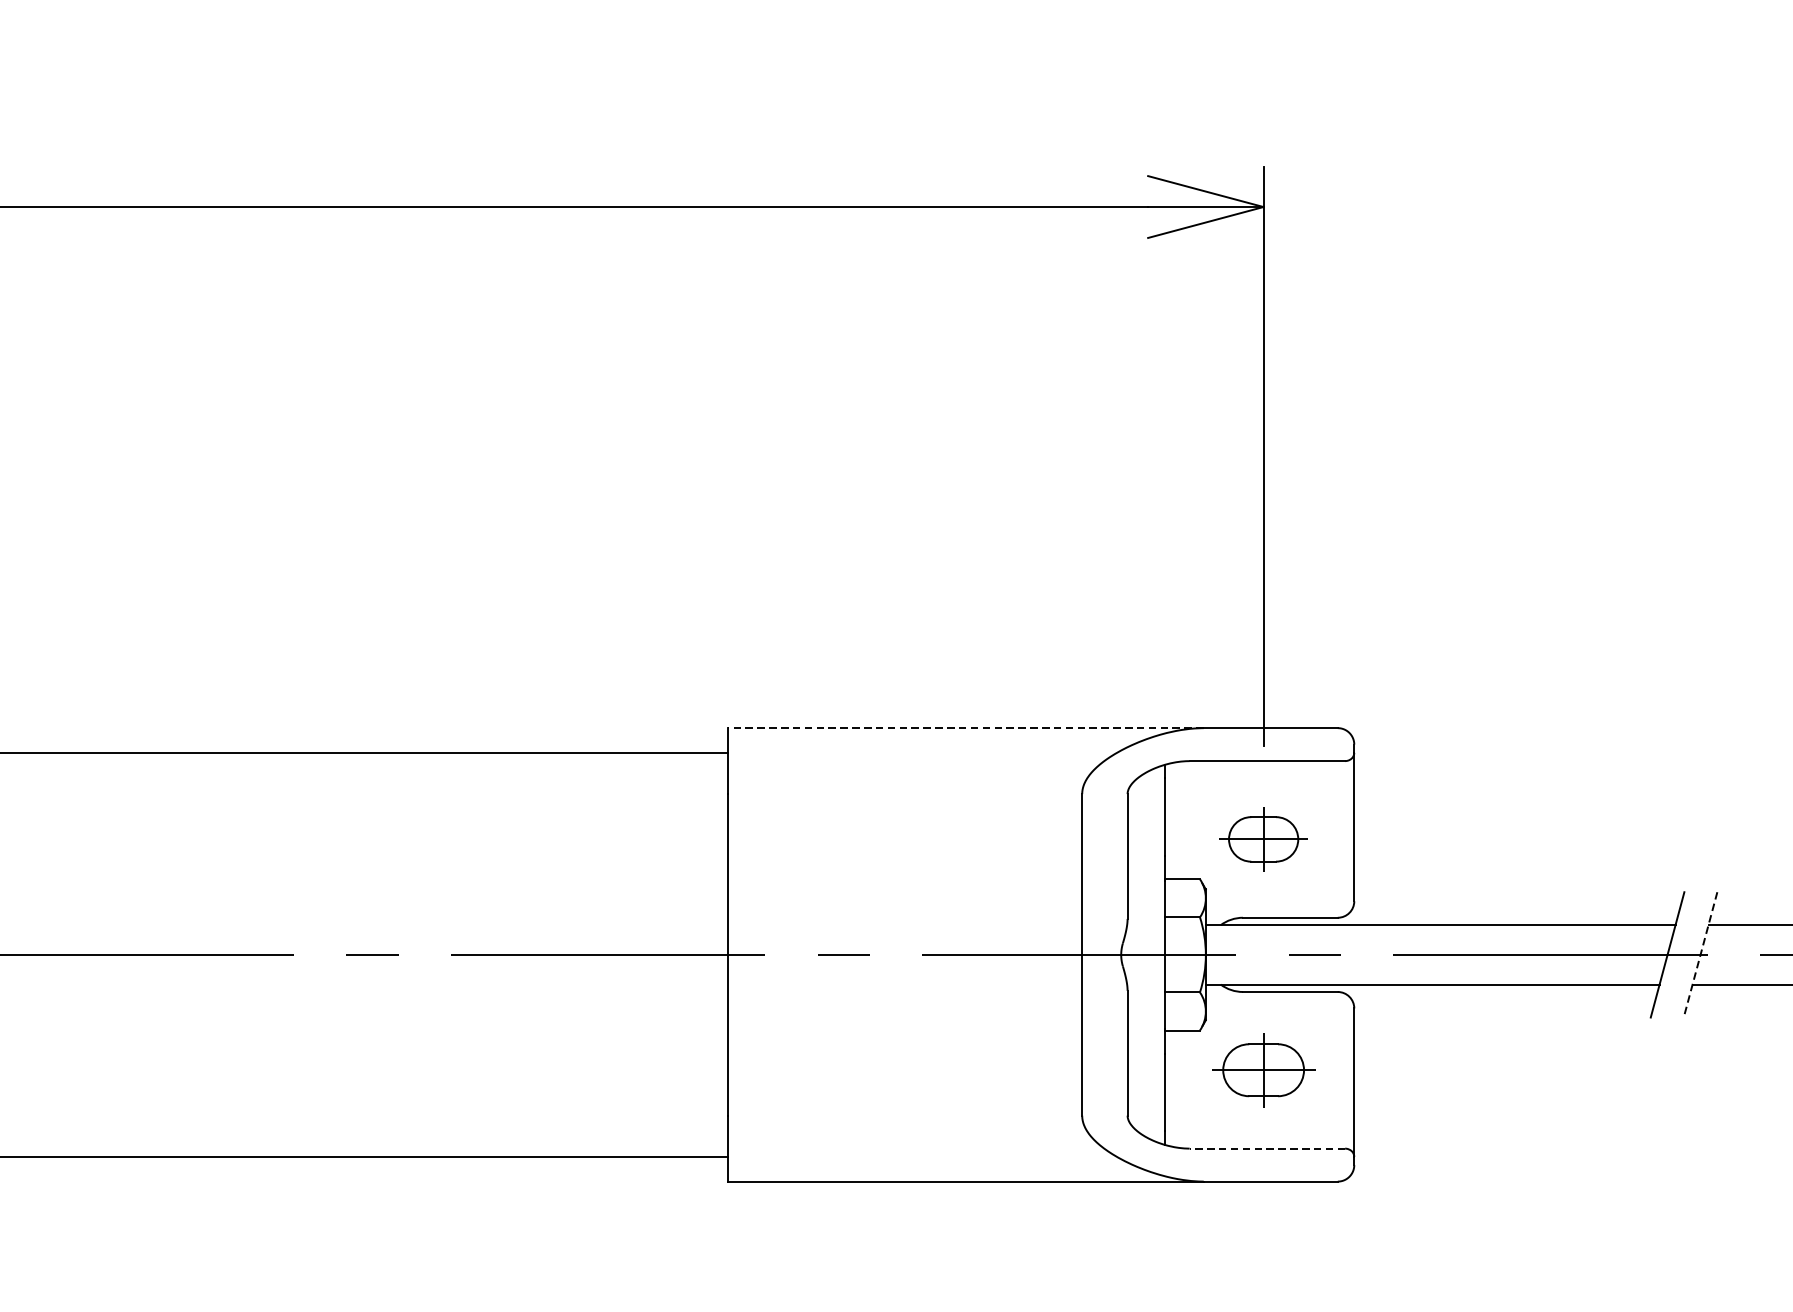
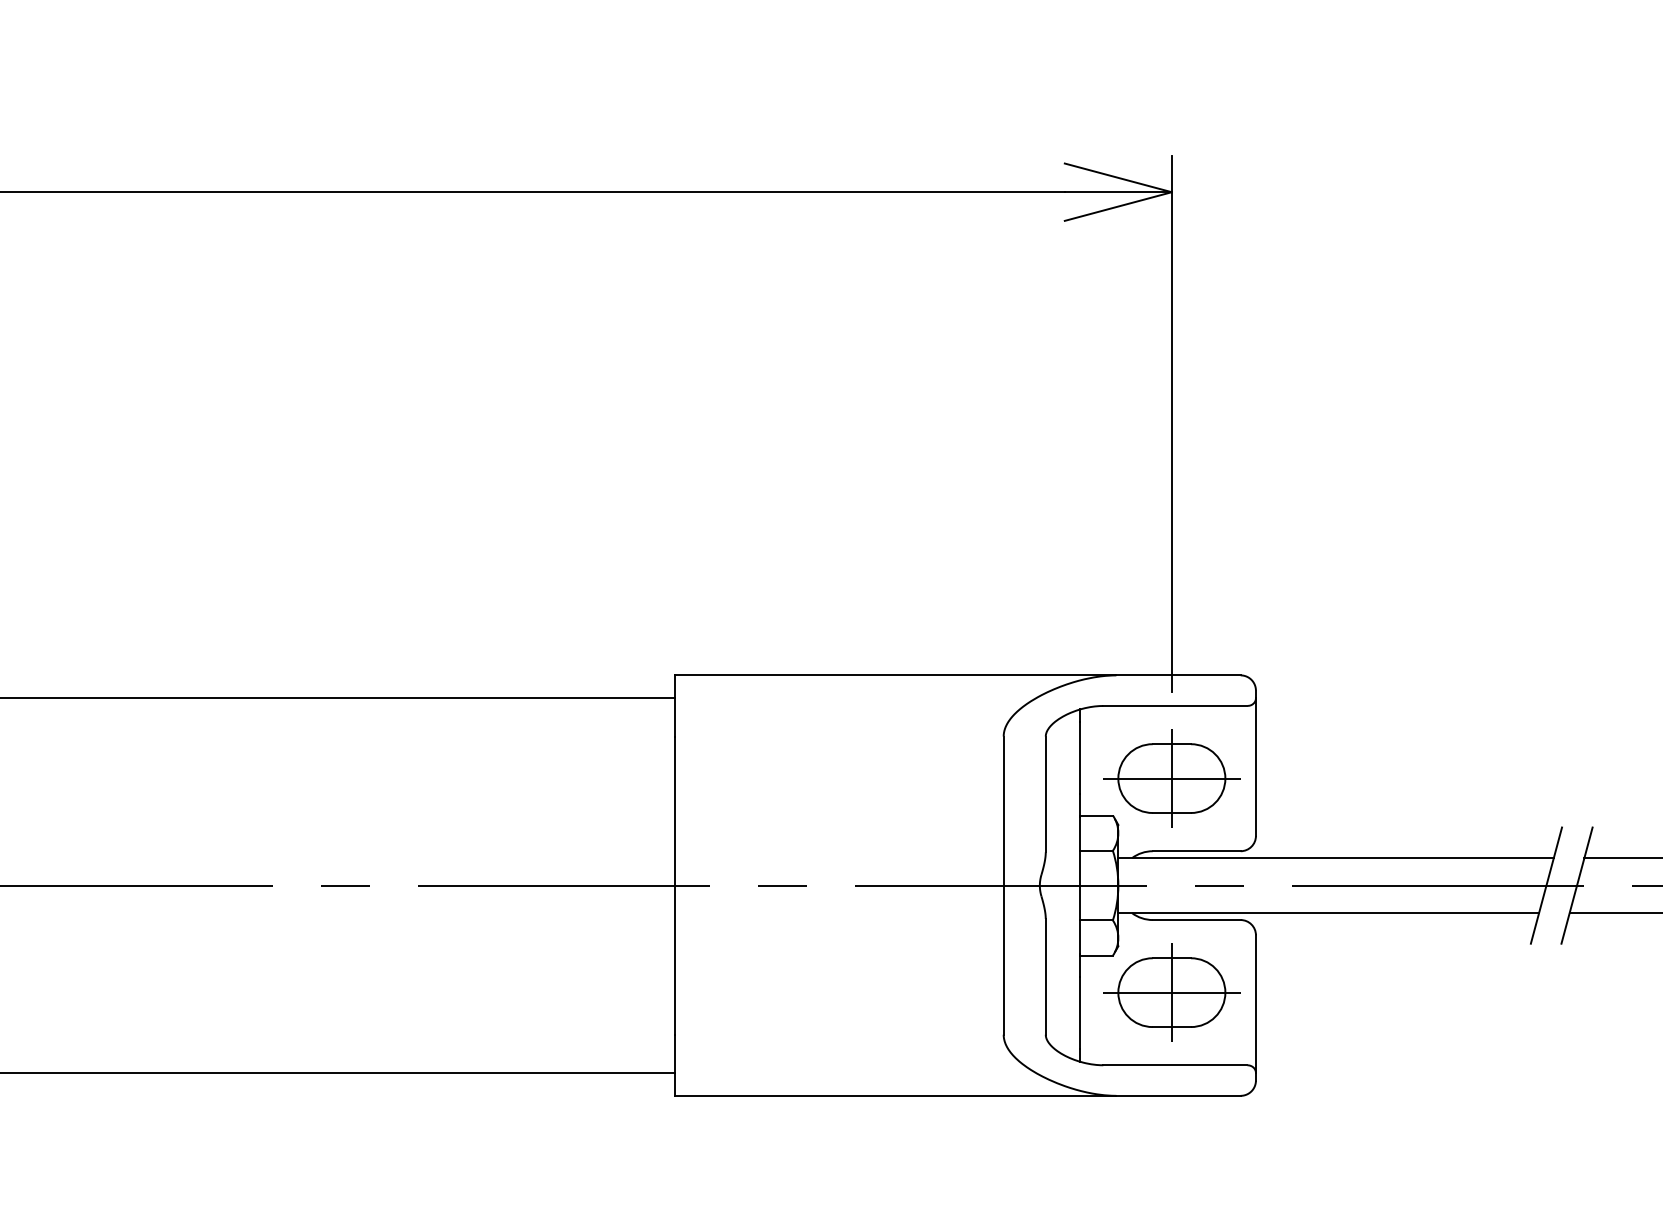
line: (965, 728) -> (895, 675), dashed -> solid
part: (1263, 839) -> (1171, 778), size x1.67
line: (1699, 955) -> (1576, 886), dashed -> solid
part: (1263, 1070) -> (1171, 992), size x1.43
line: (1266, 1148) -> (1174, 1065), dashed -> solid

